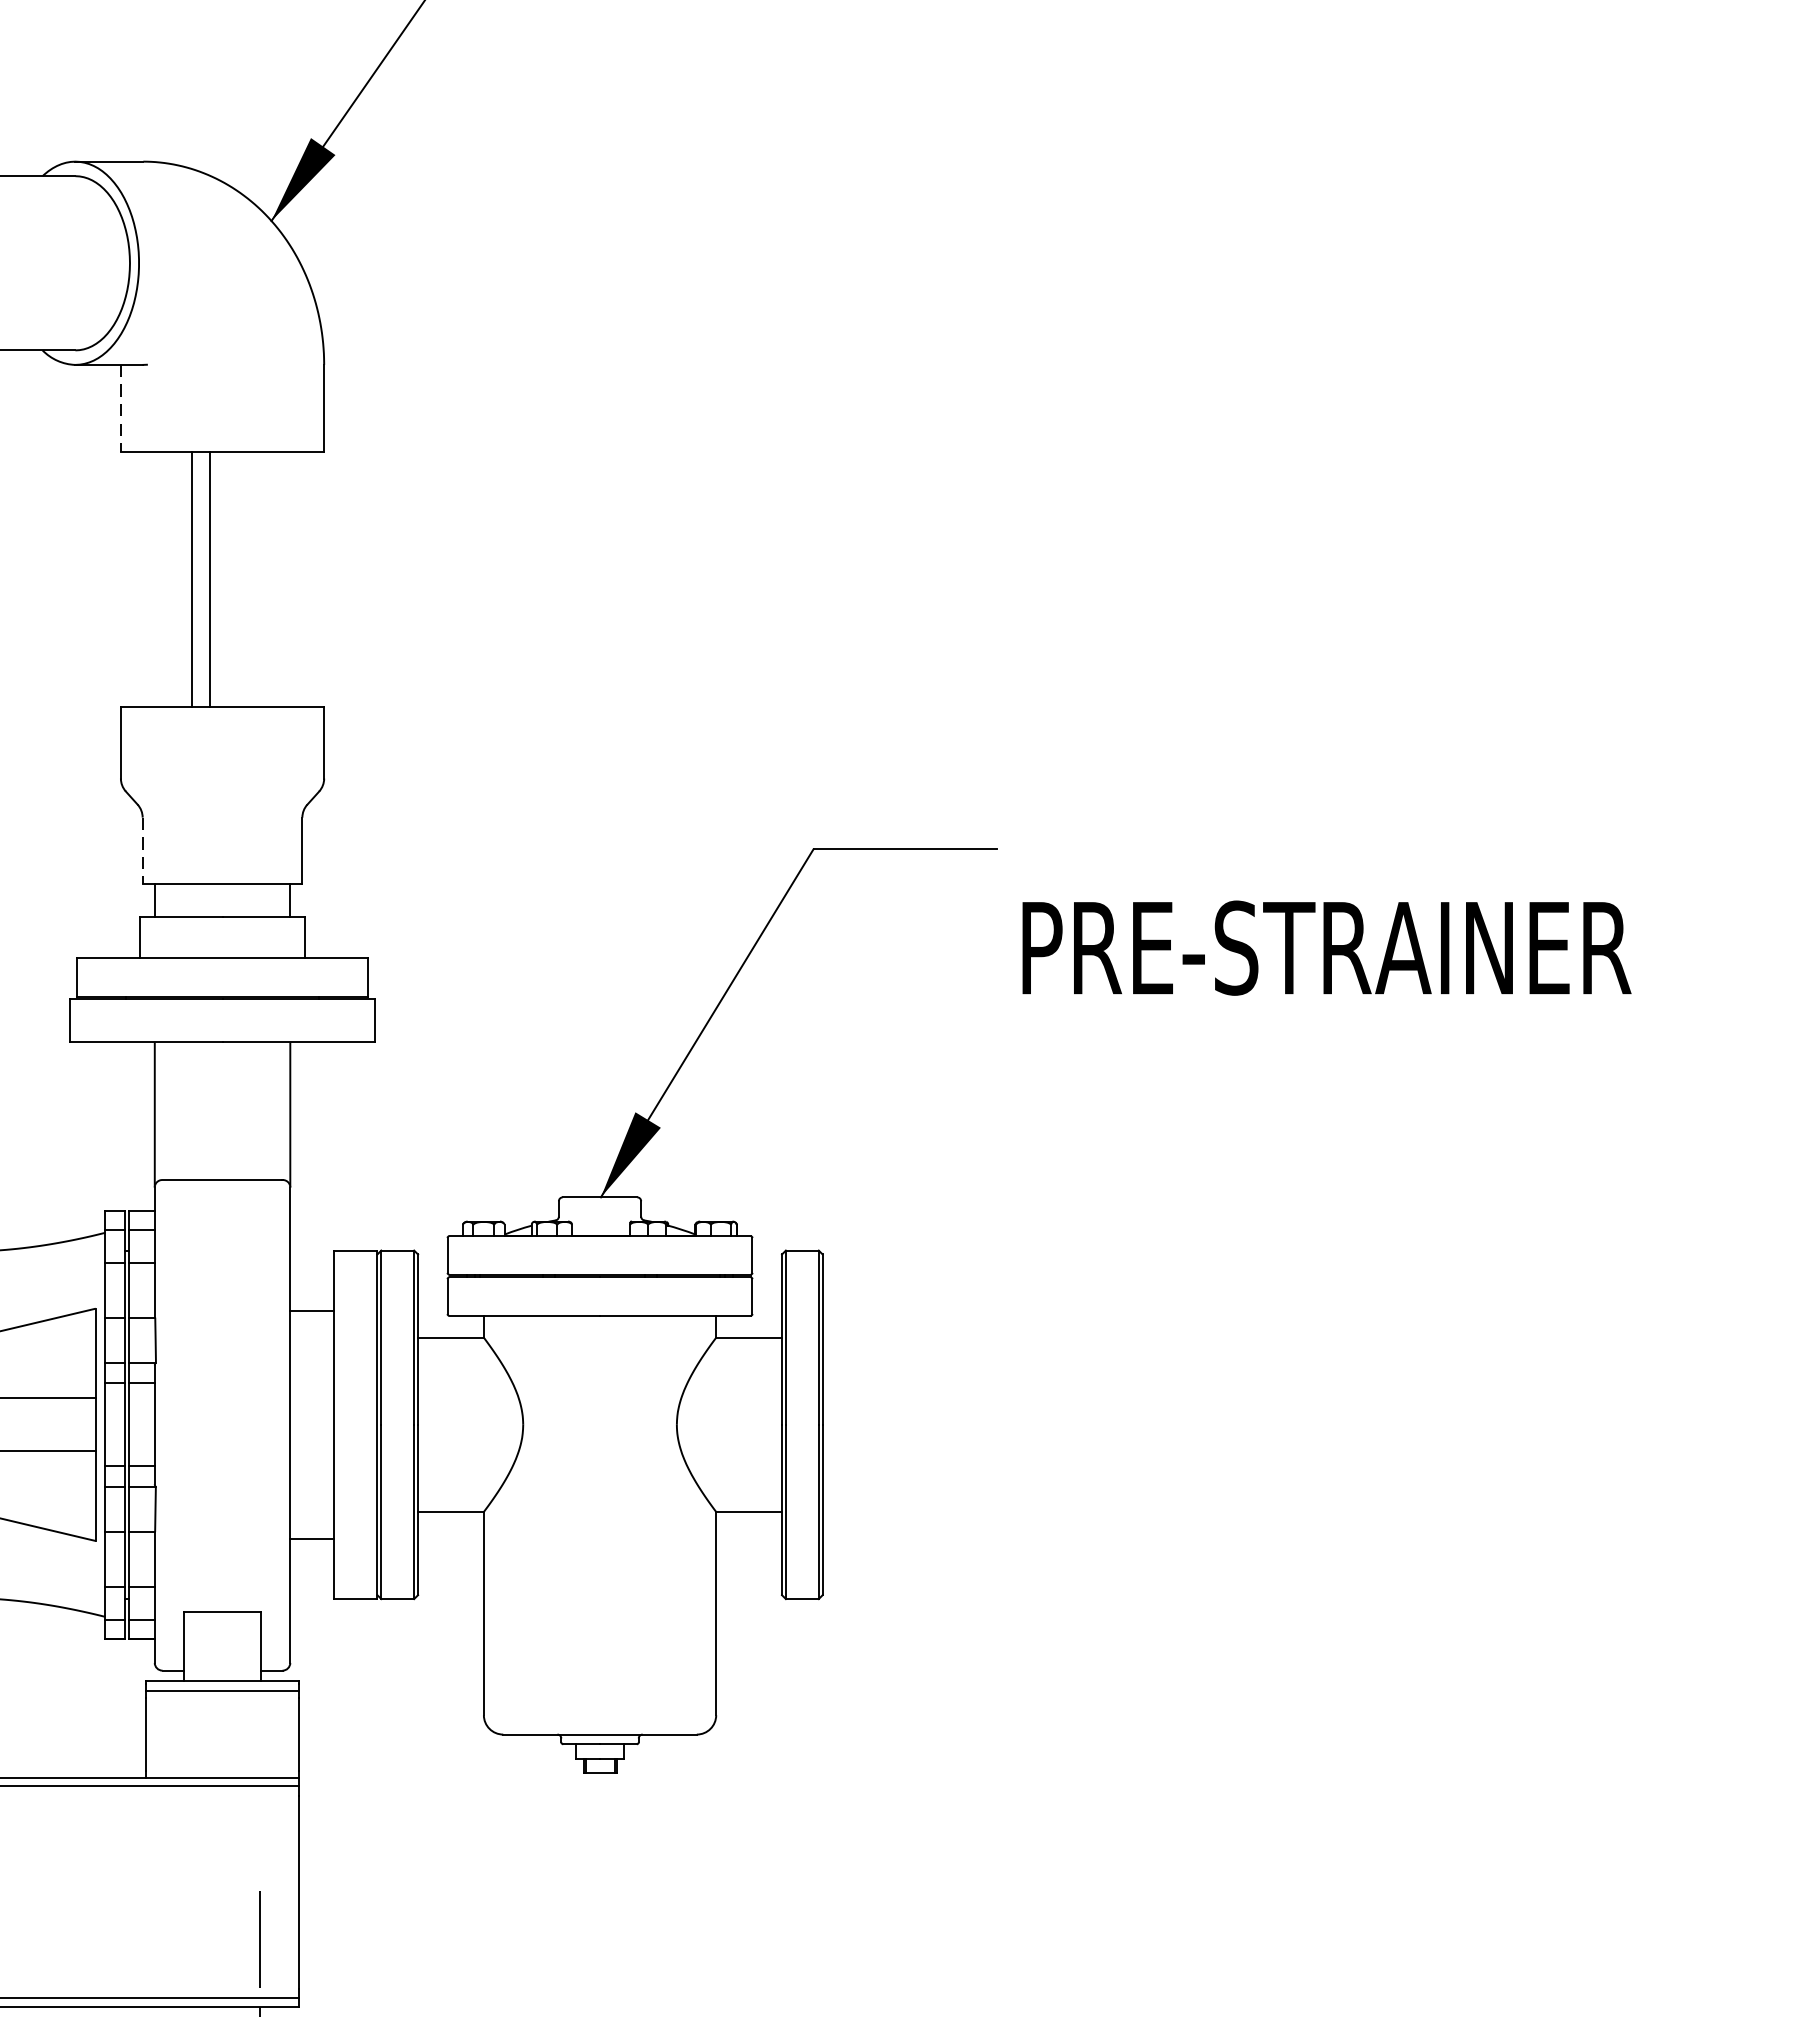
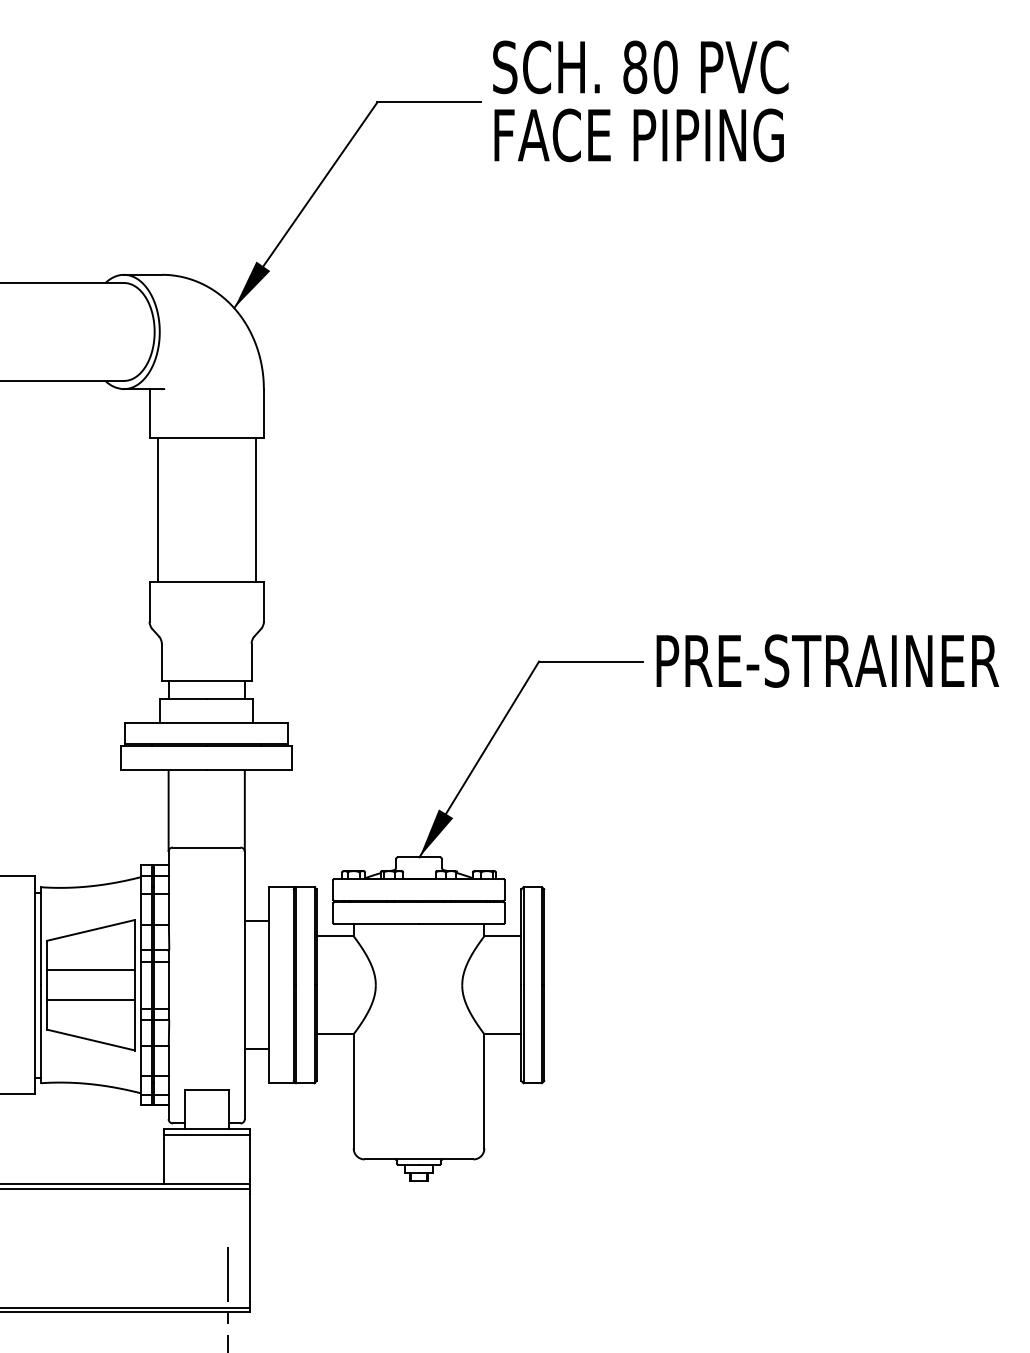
line: (120, 410) -> (149, 414), dashed -> solid
line: (191, 578) -> (157, 509), moved
line: (209, 578) -> (255, 509), moved
line: (142, 850) -> (161, 662), dashed -> solid
text: (1326, 946) -> (827, 660), moved

